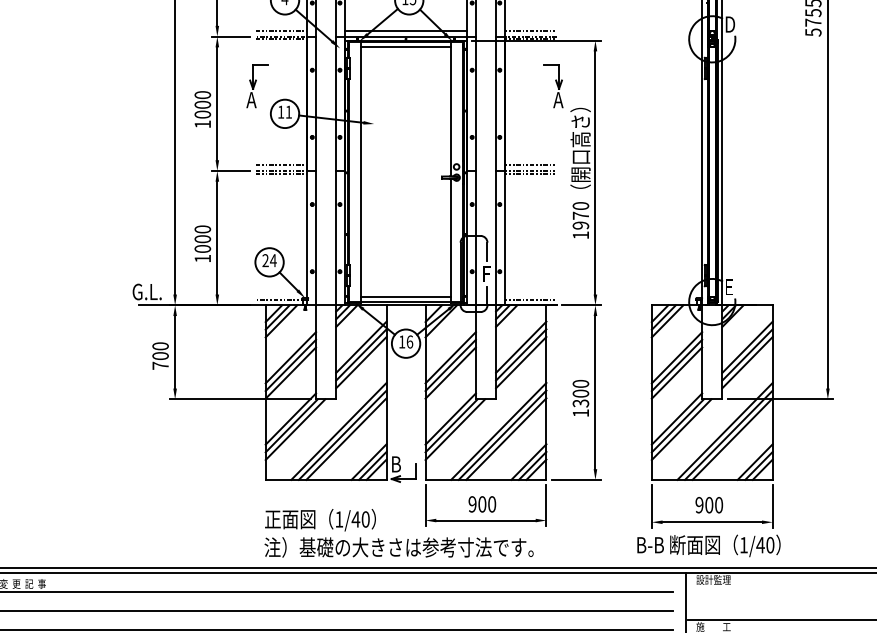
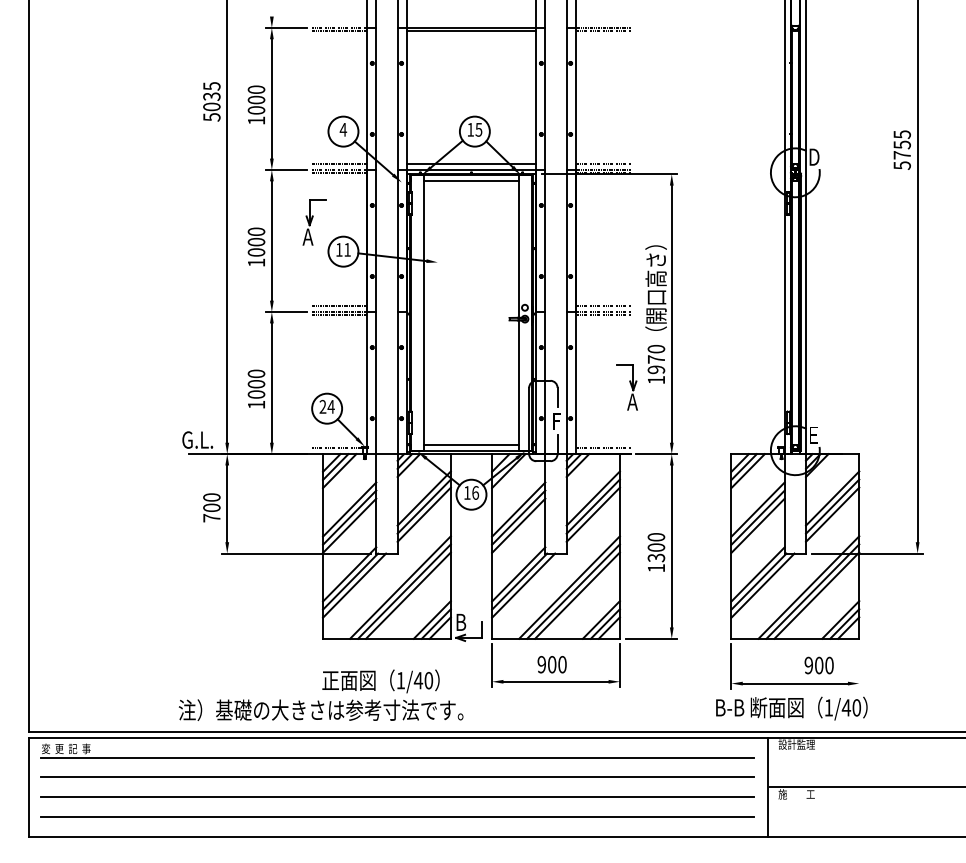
part: (552, 86) -> (626, 387), moved
text: (708, 505) -> (818, 665), moved
line: (772, 506) -> (859, 666), removed
text: (398, 546) -> (320, 709), moved

